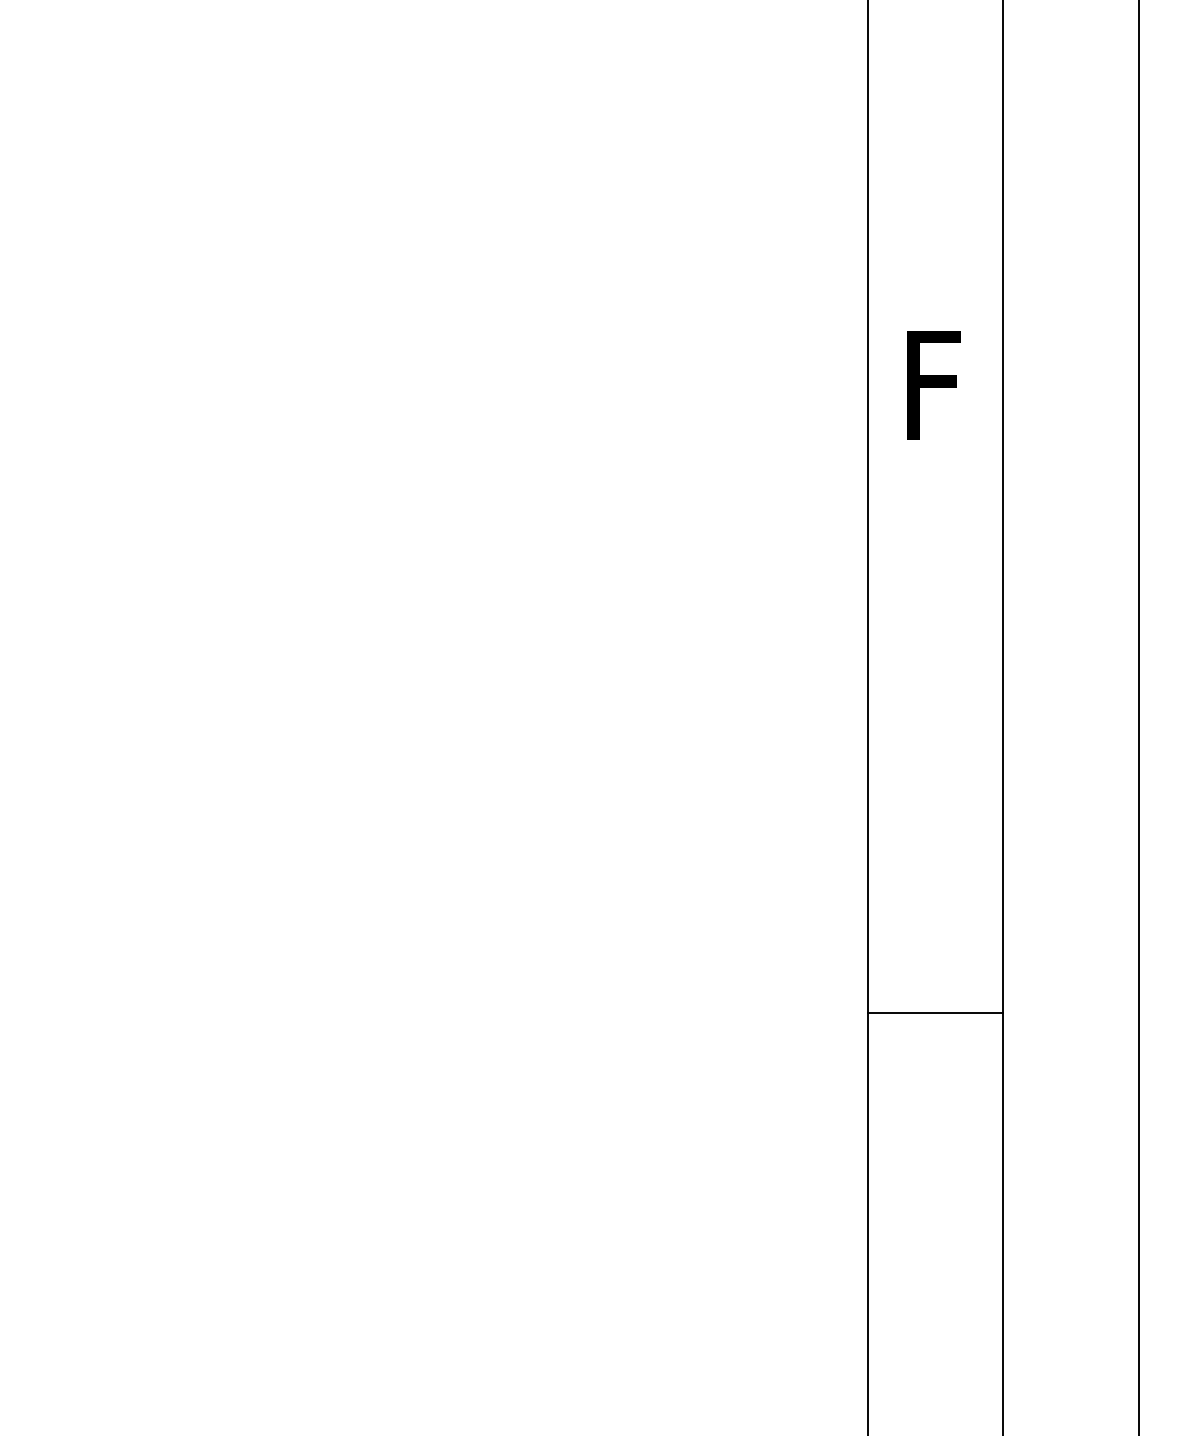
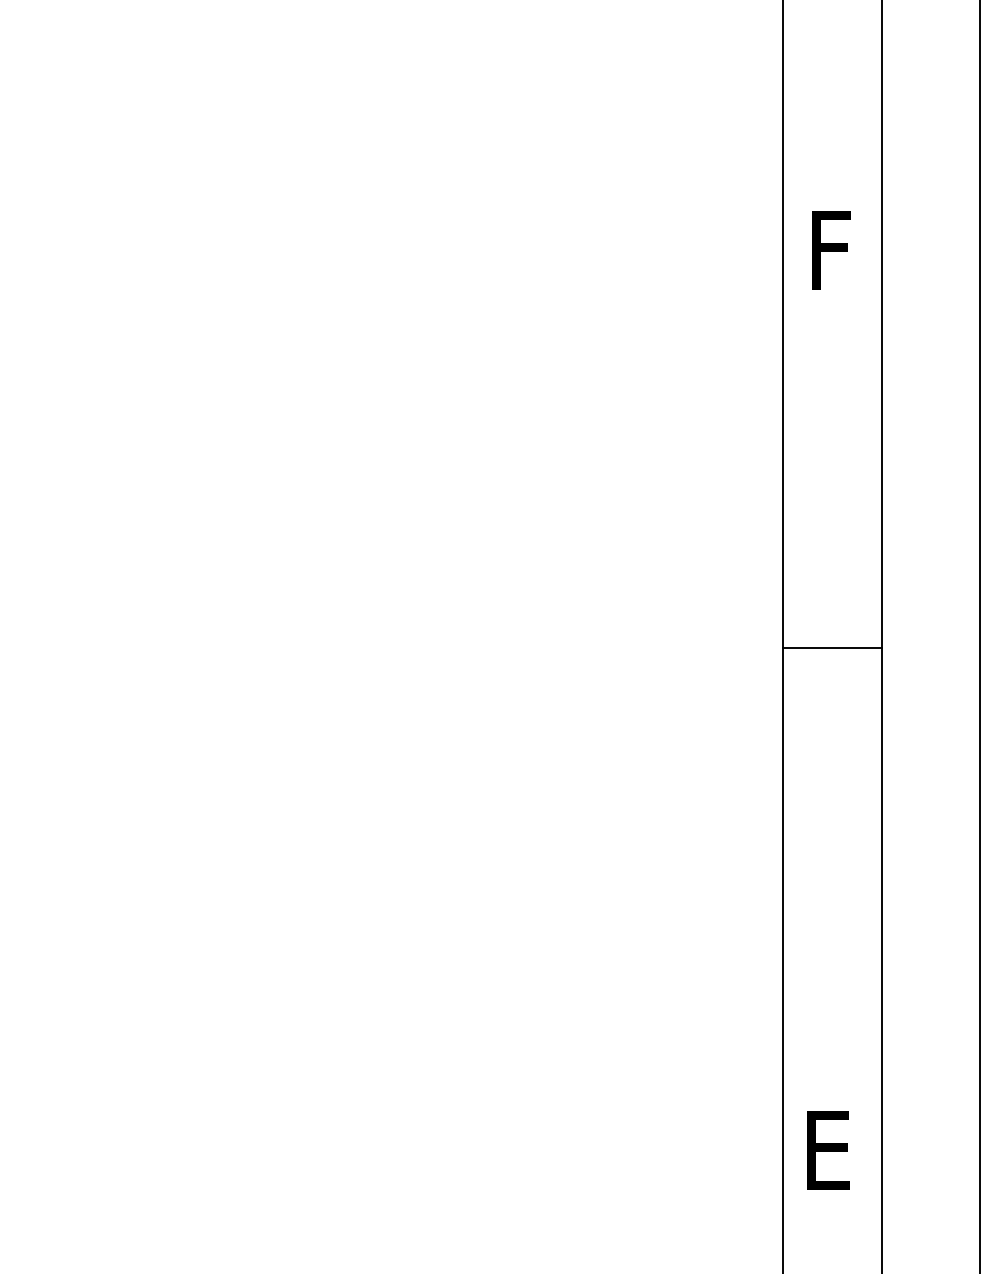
line: (935, 1013) -> (832, 648), moved

